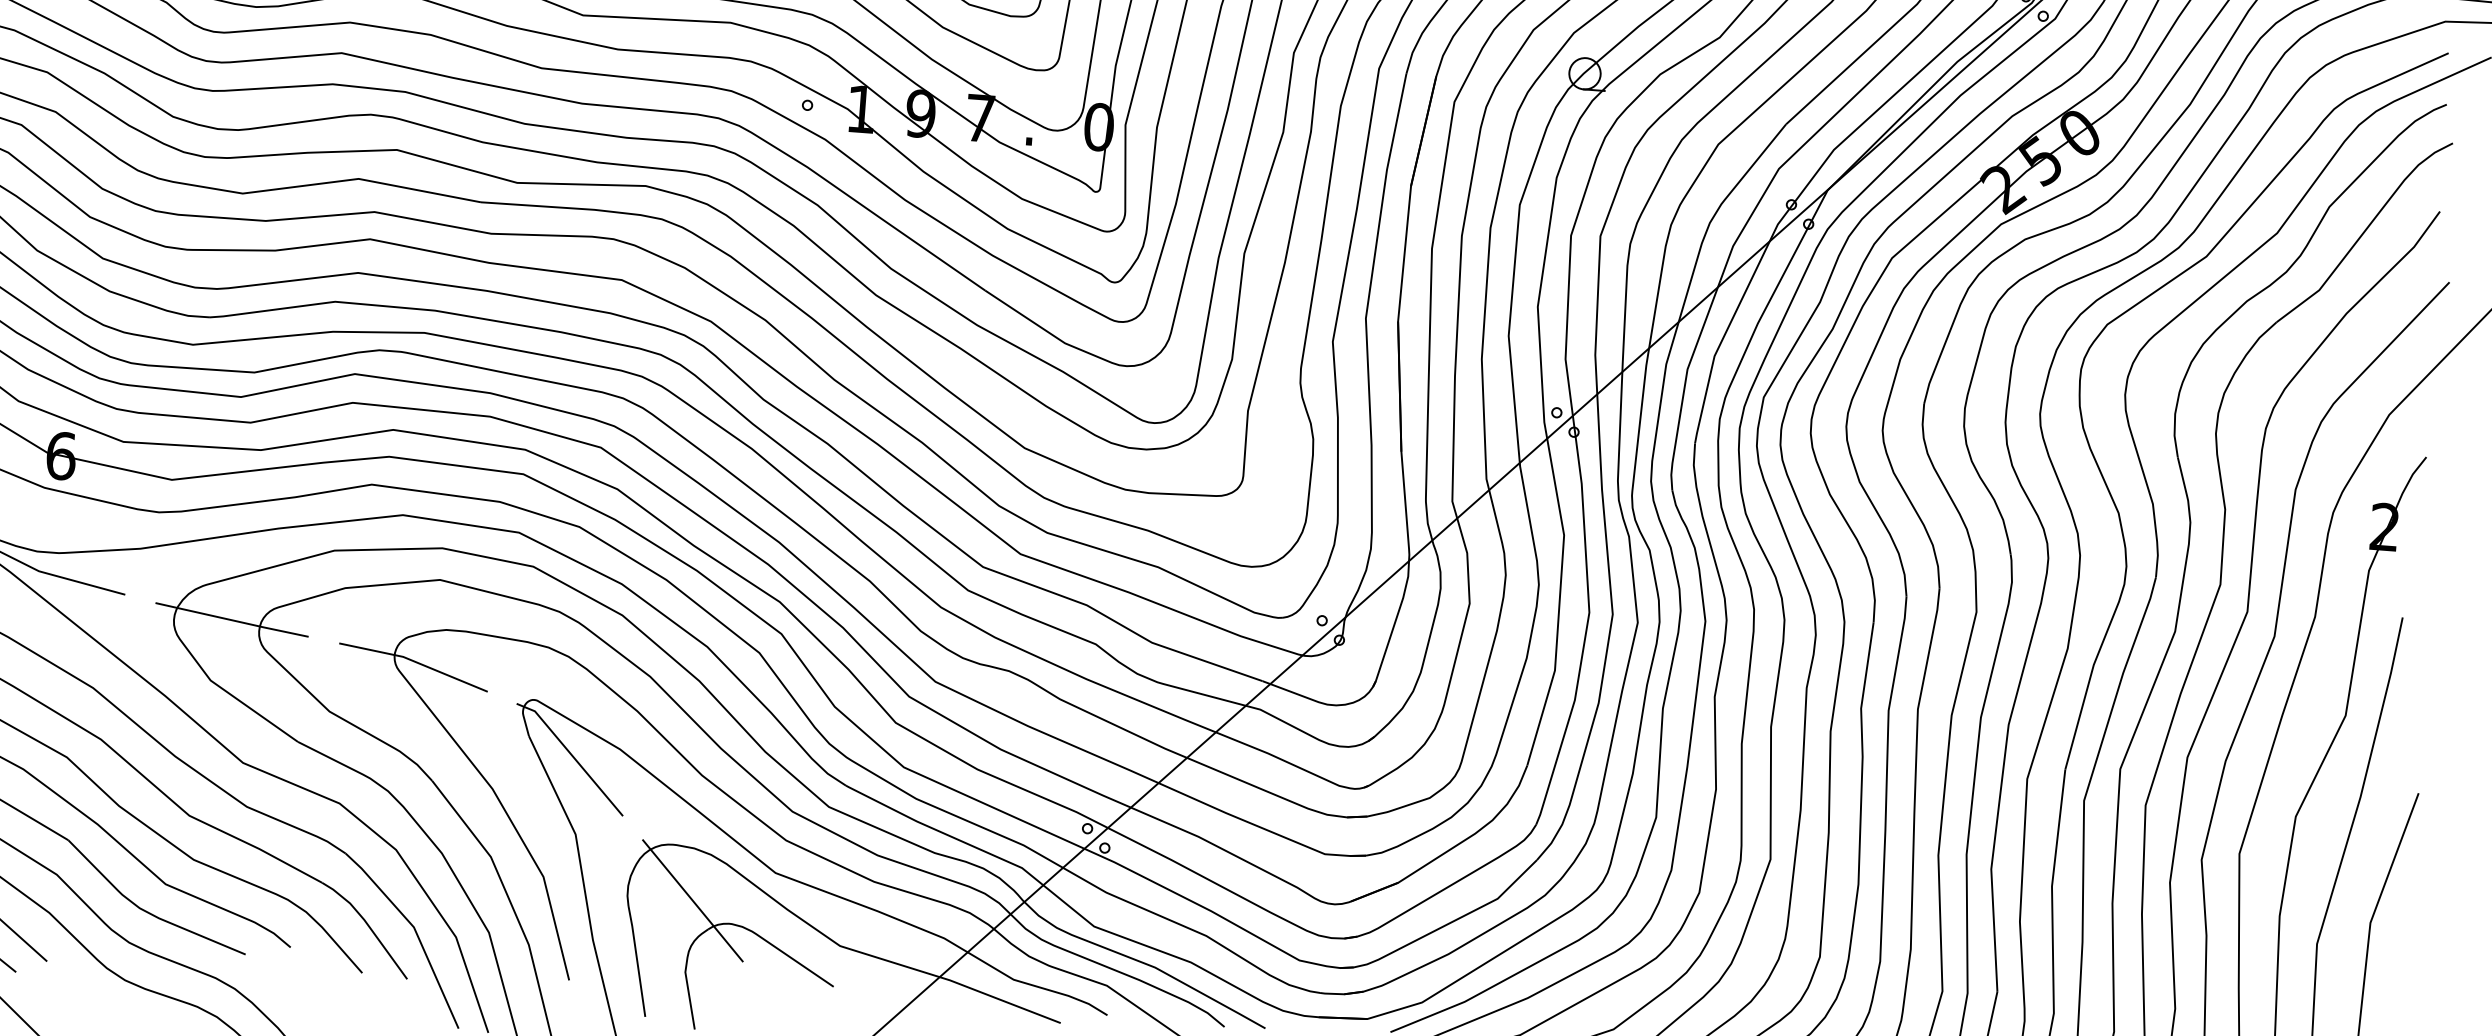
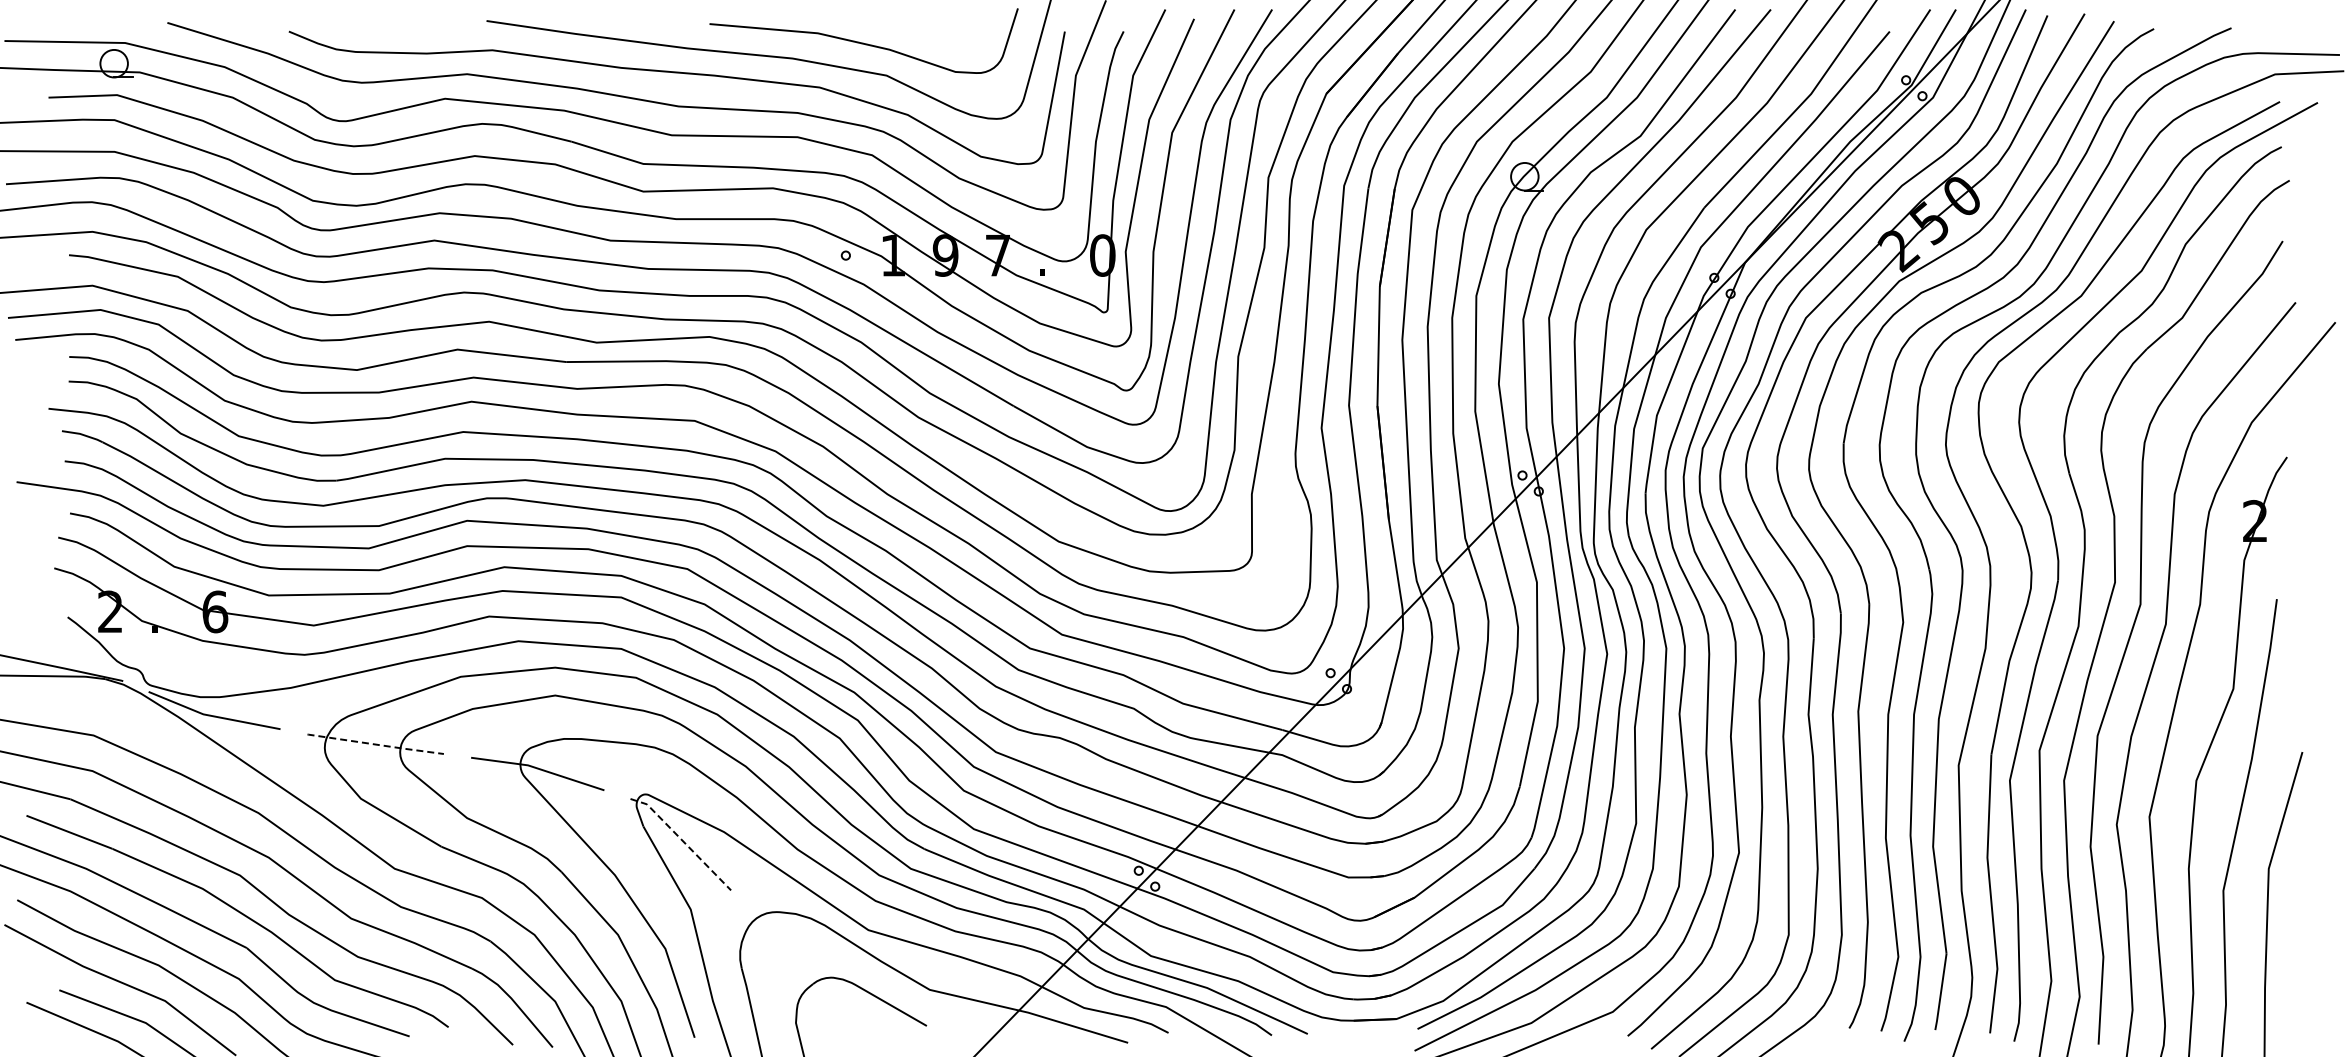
line: (232, 620) -> (376, 744), solid -> dashed
line: (572, 755) -> (682, 840), solid -> dashed
line: (692, 900) -> (797, 959), removed

